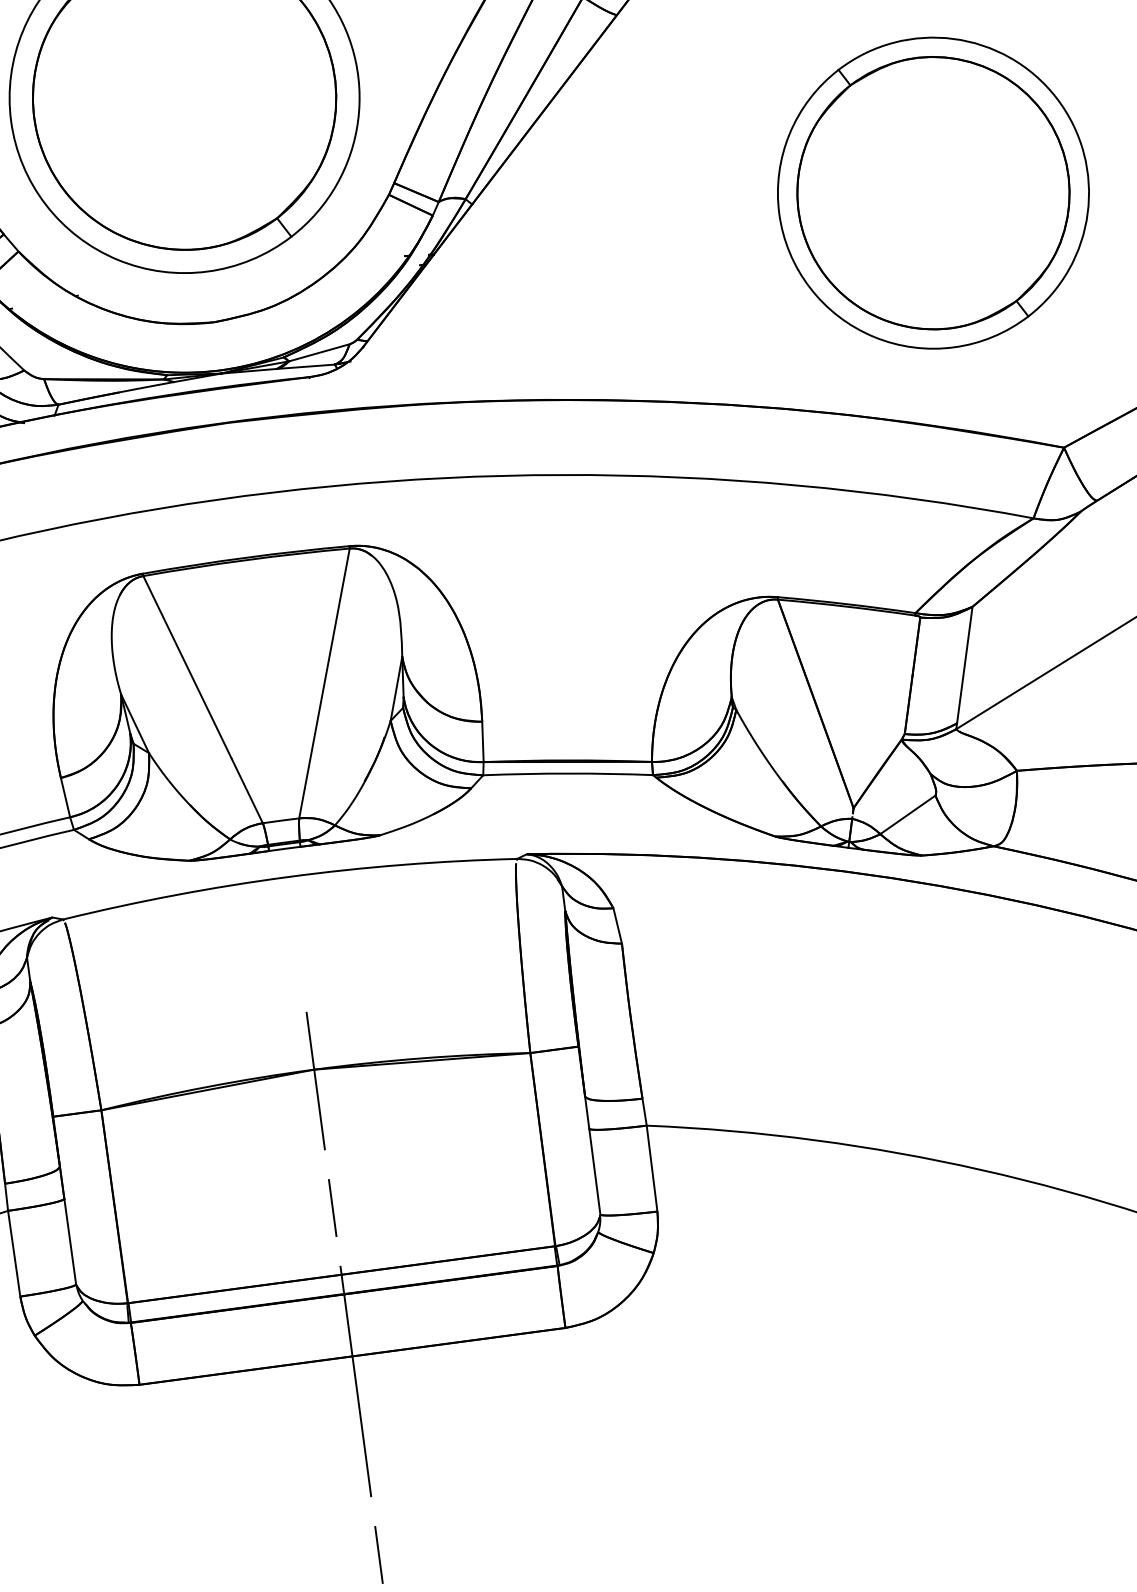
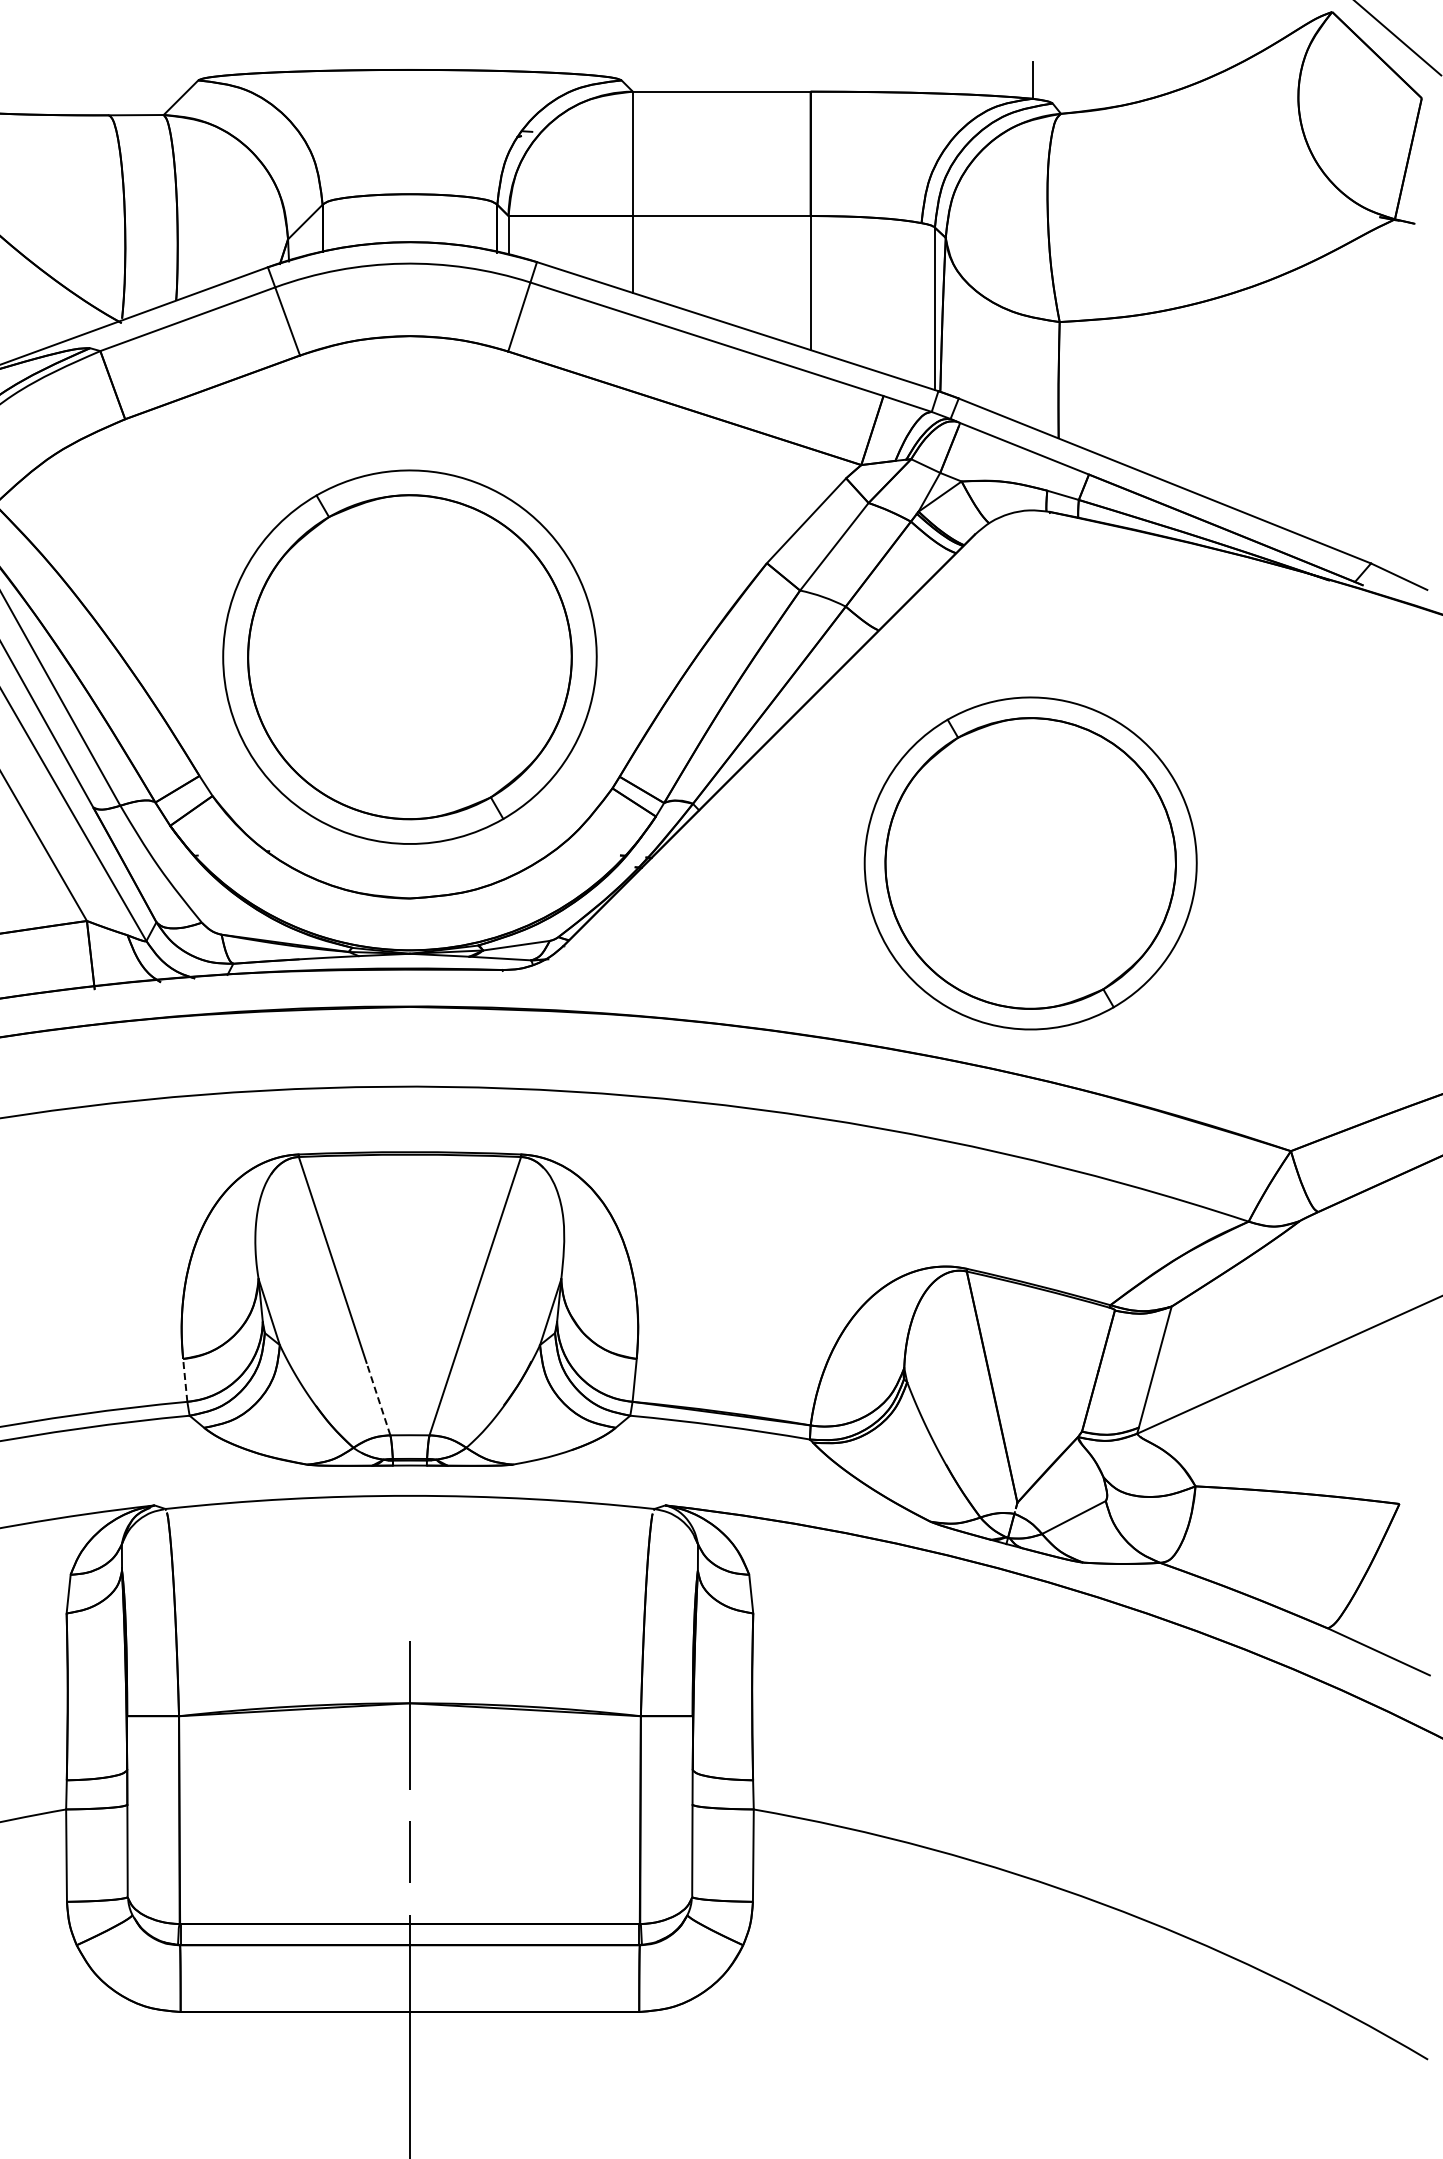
part: (933, 193) -> (1030, 863), moved
line: (247, 790) -> (378, 1398), solid -> dashed
line: (65, 797) -> (185, 1380), solid -> dashed

